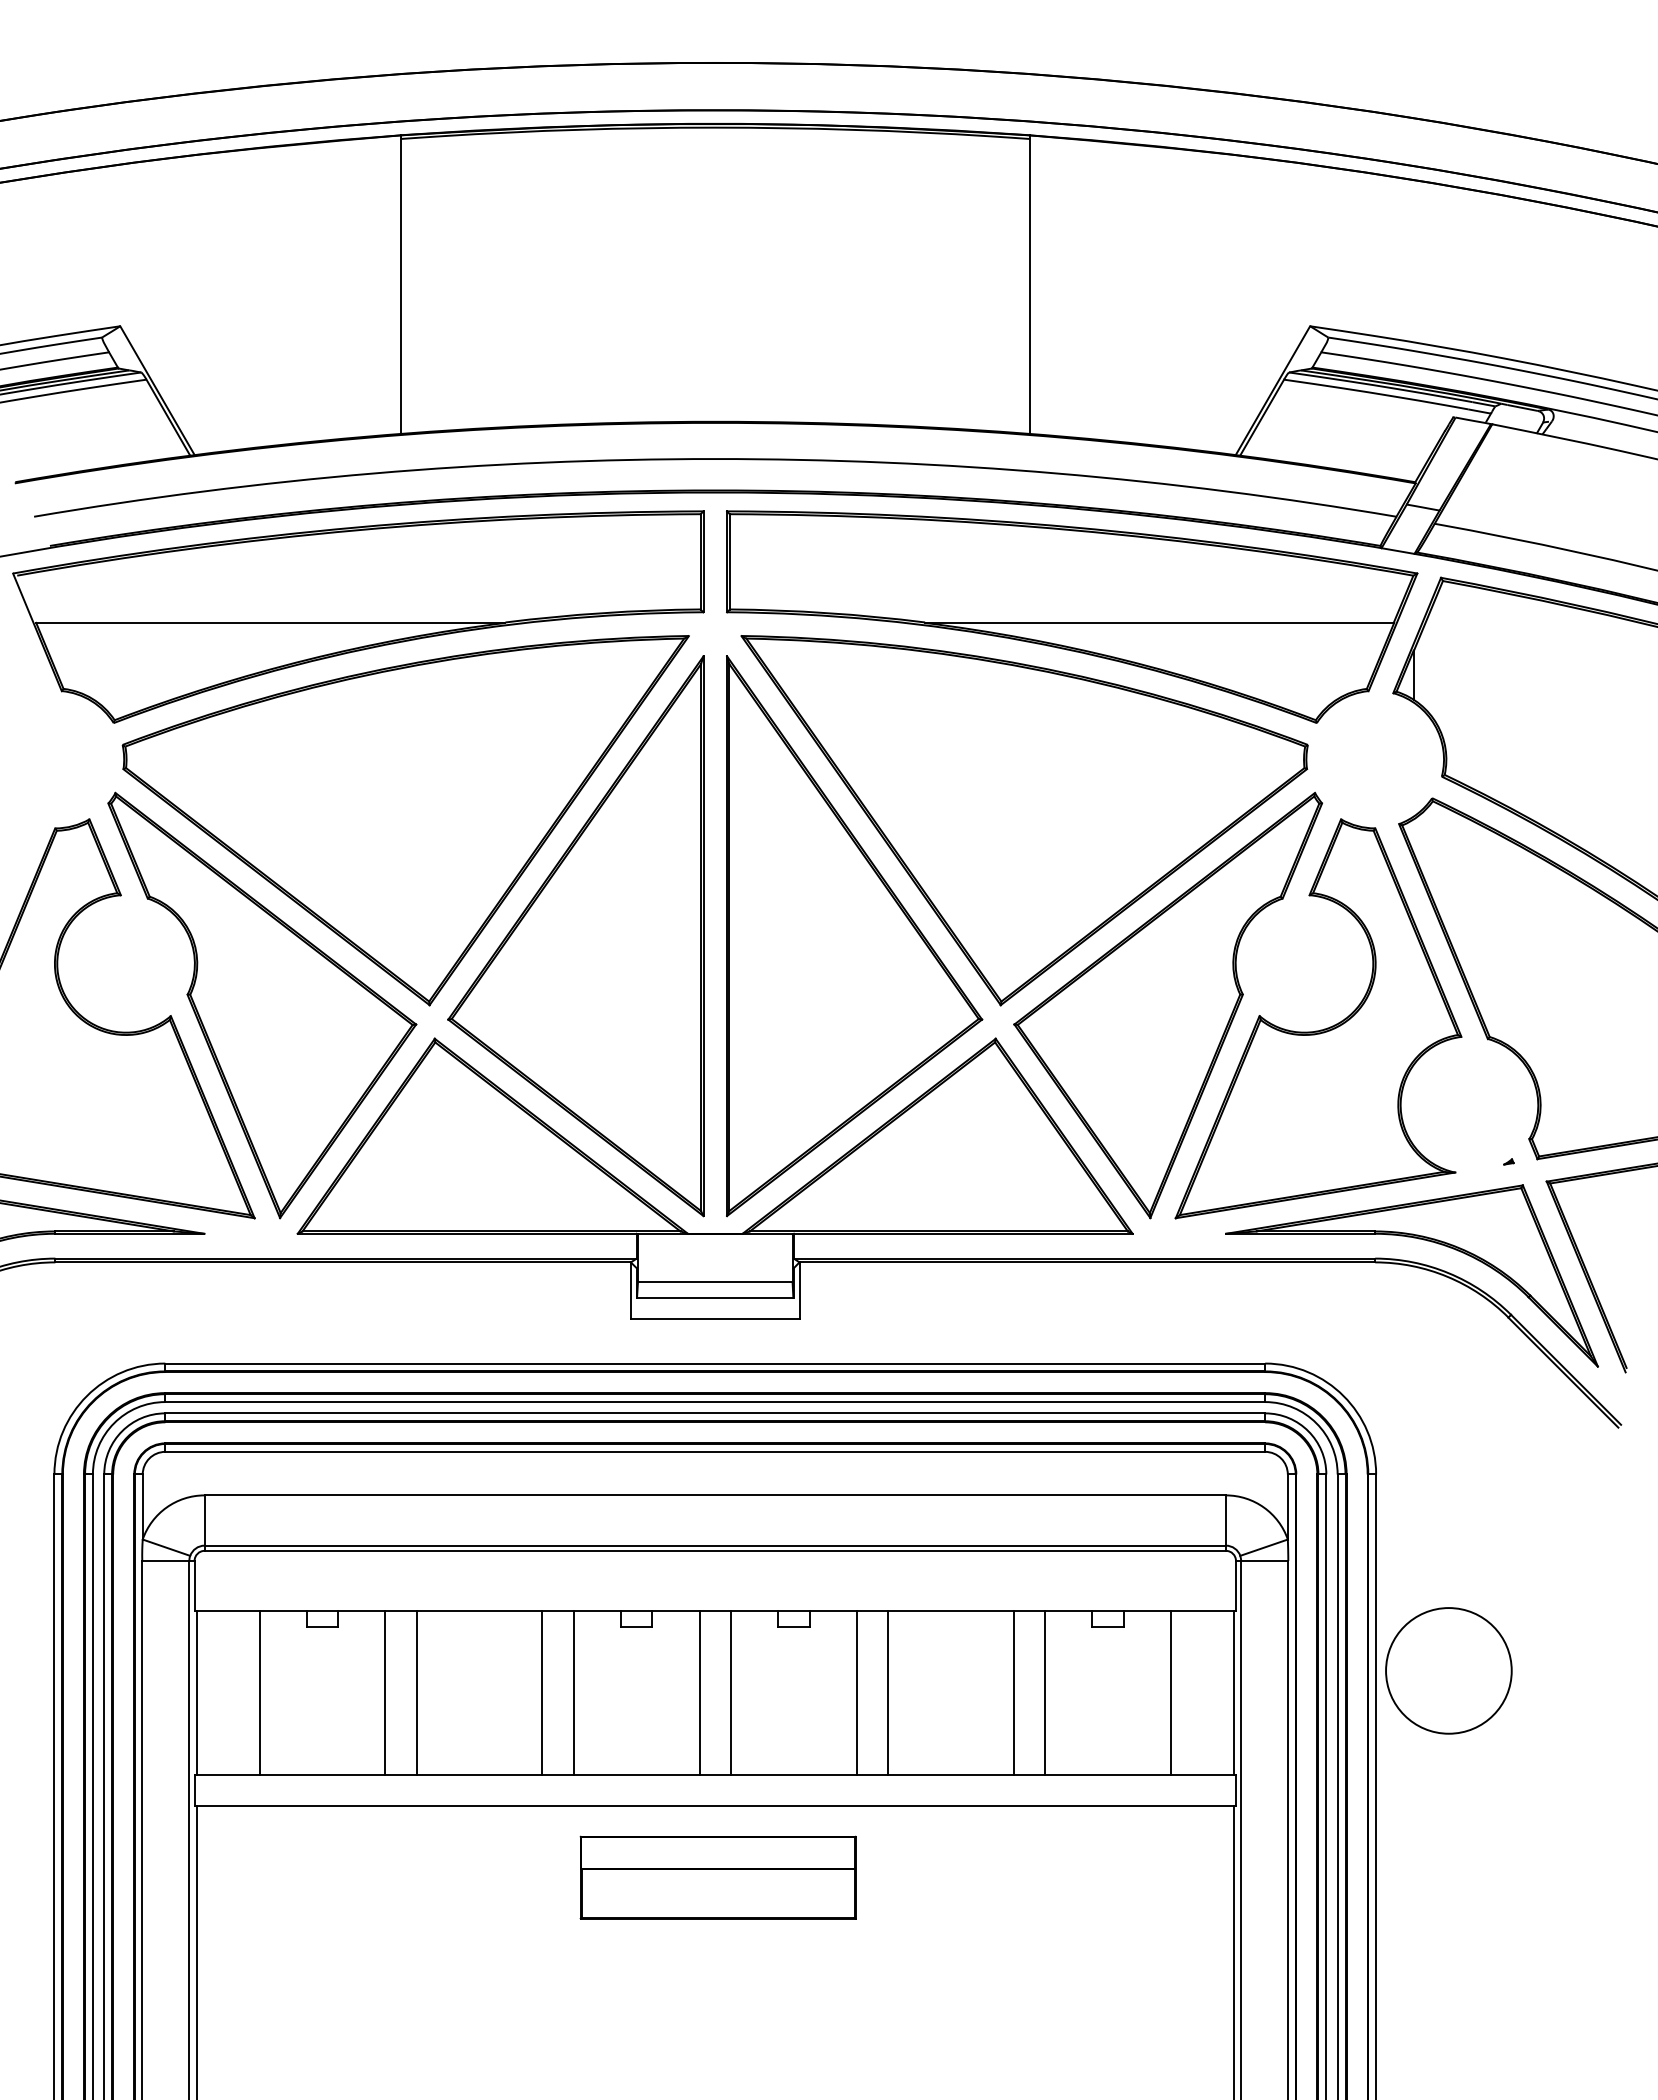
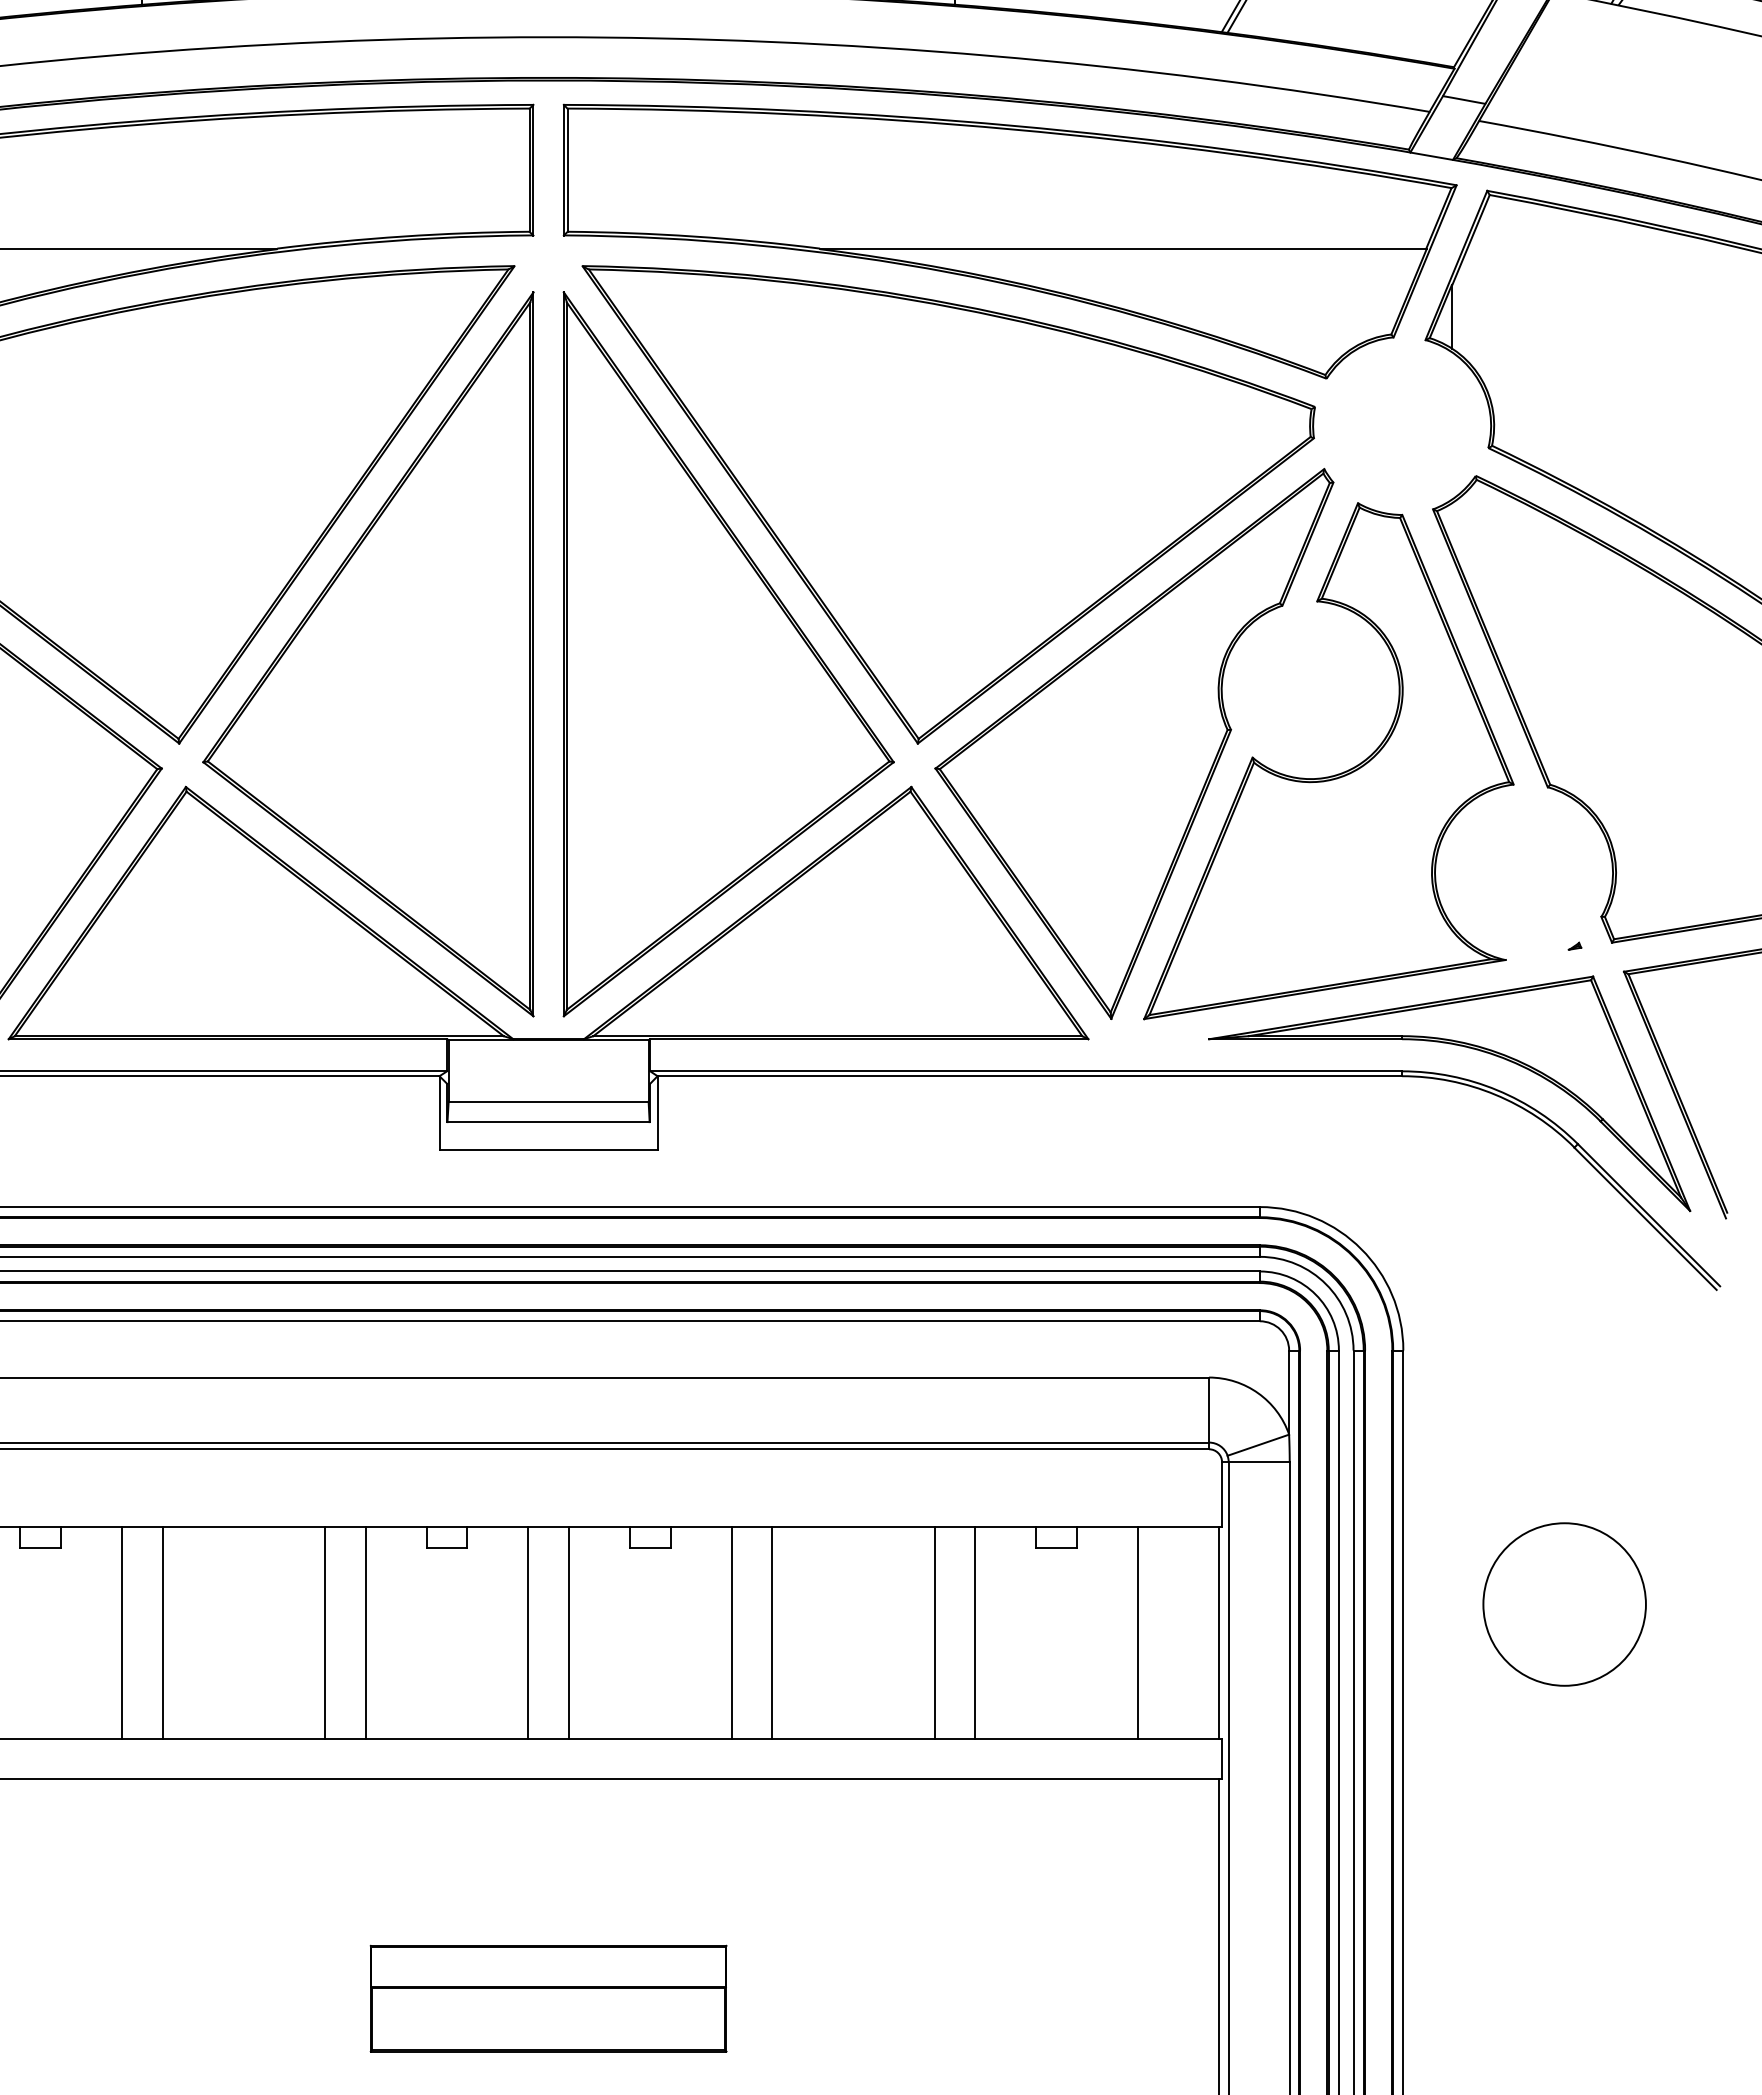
circle: (1448, 1670) -> (1564, 1604), moved
part: (717, 1877) -> (547, 1998), moved

